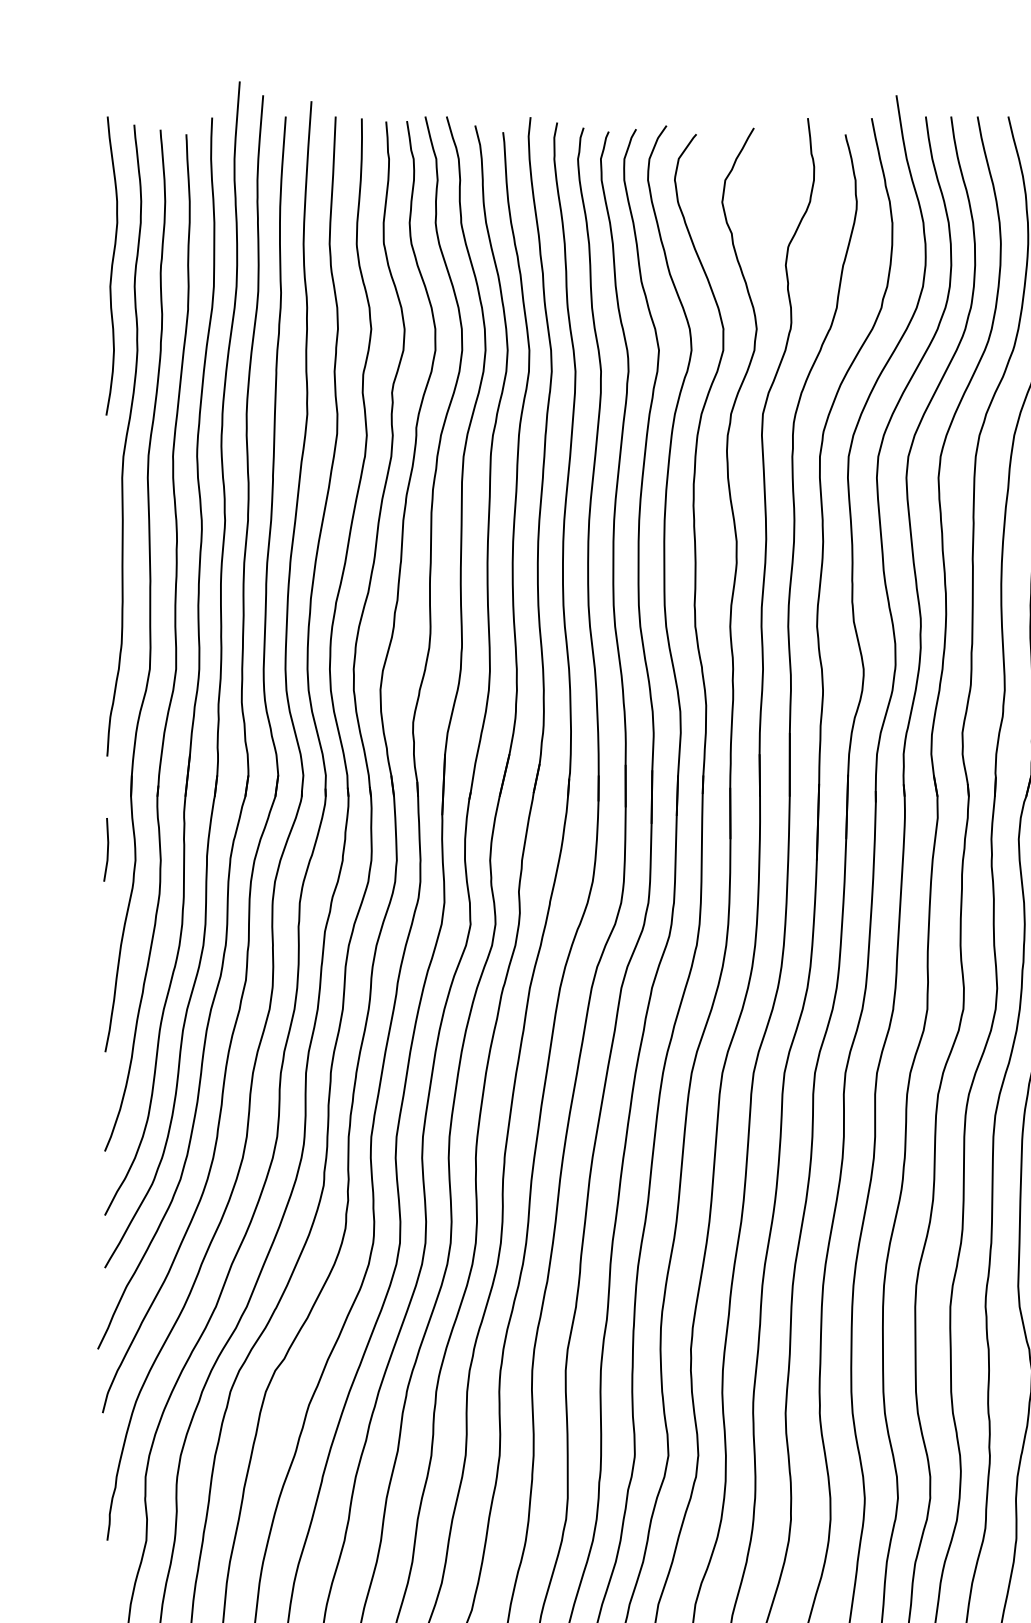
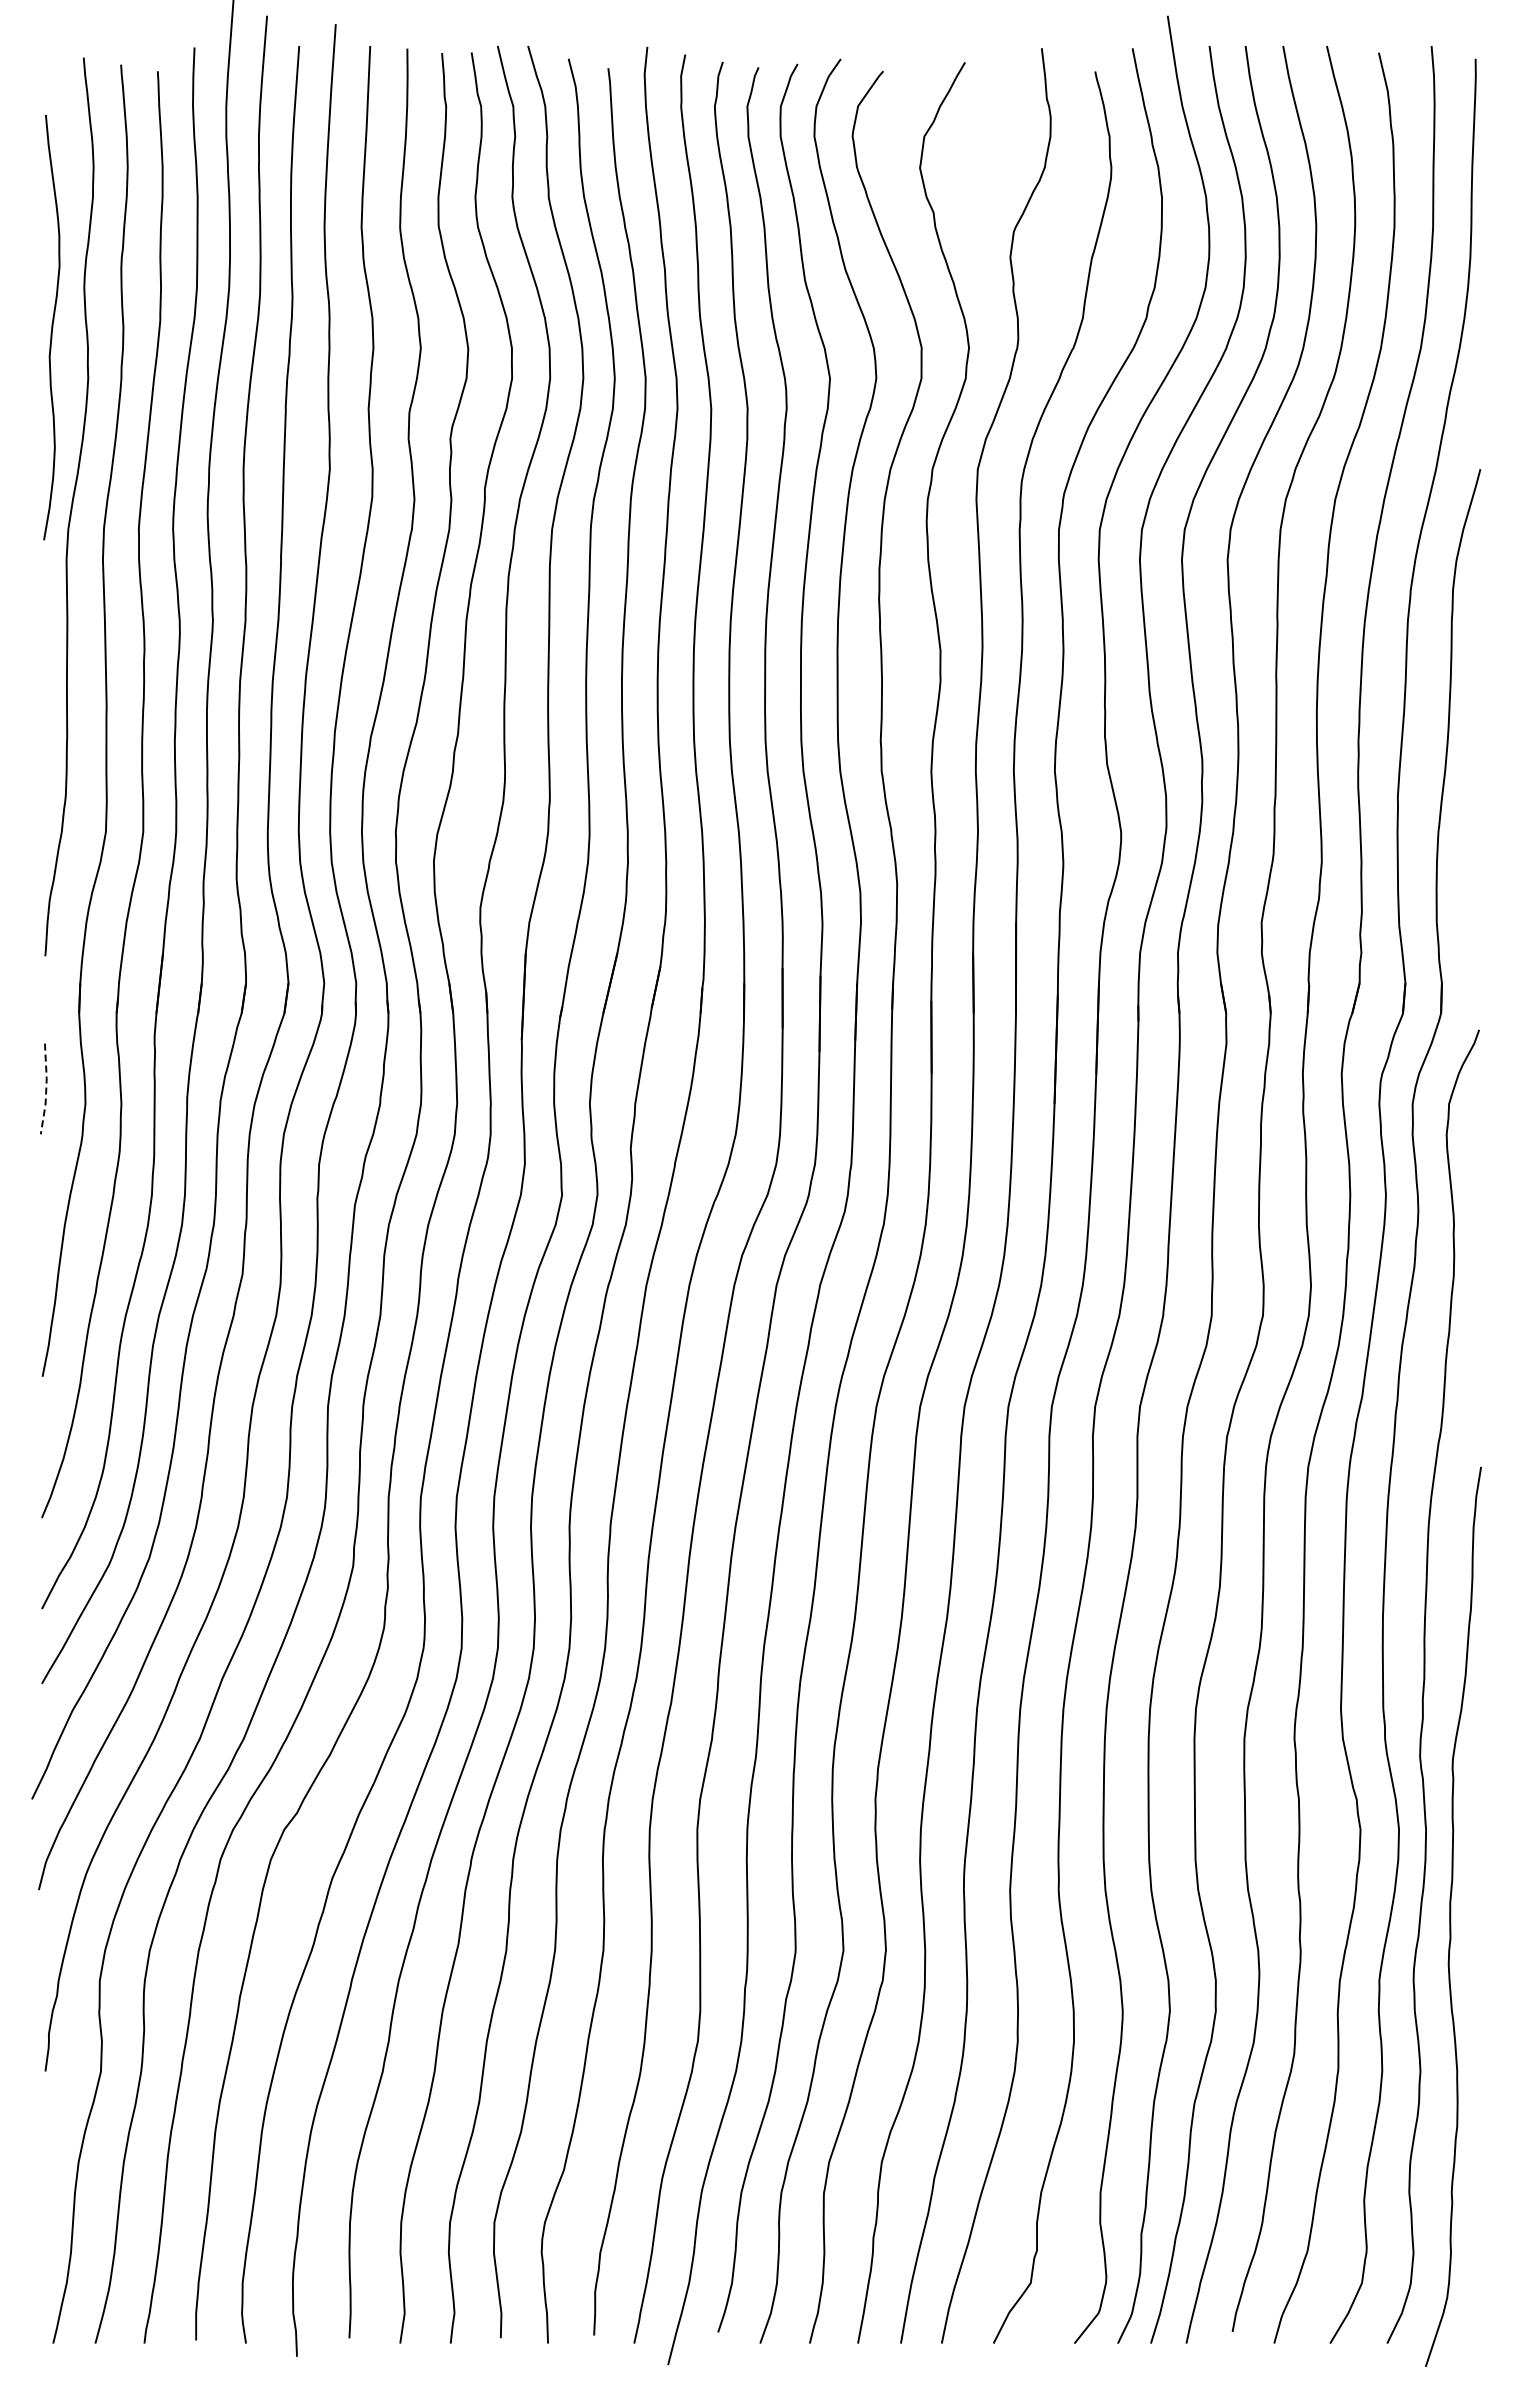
curve: (111, 265) -> (51, 327), moved
line: (108, 850) -> (46, 1089), solid -> dashed

